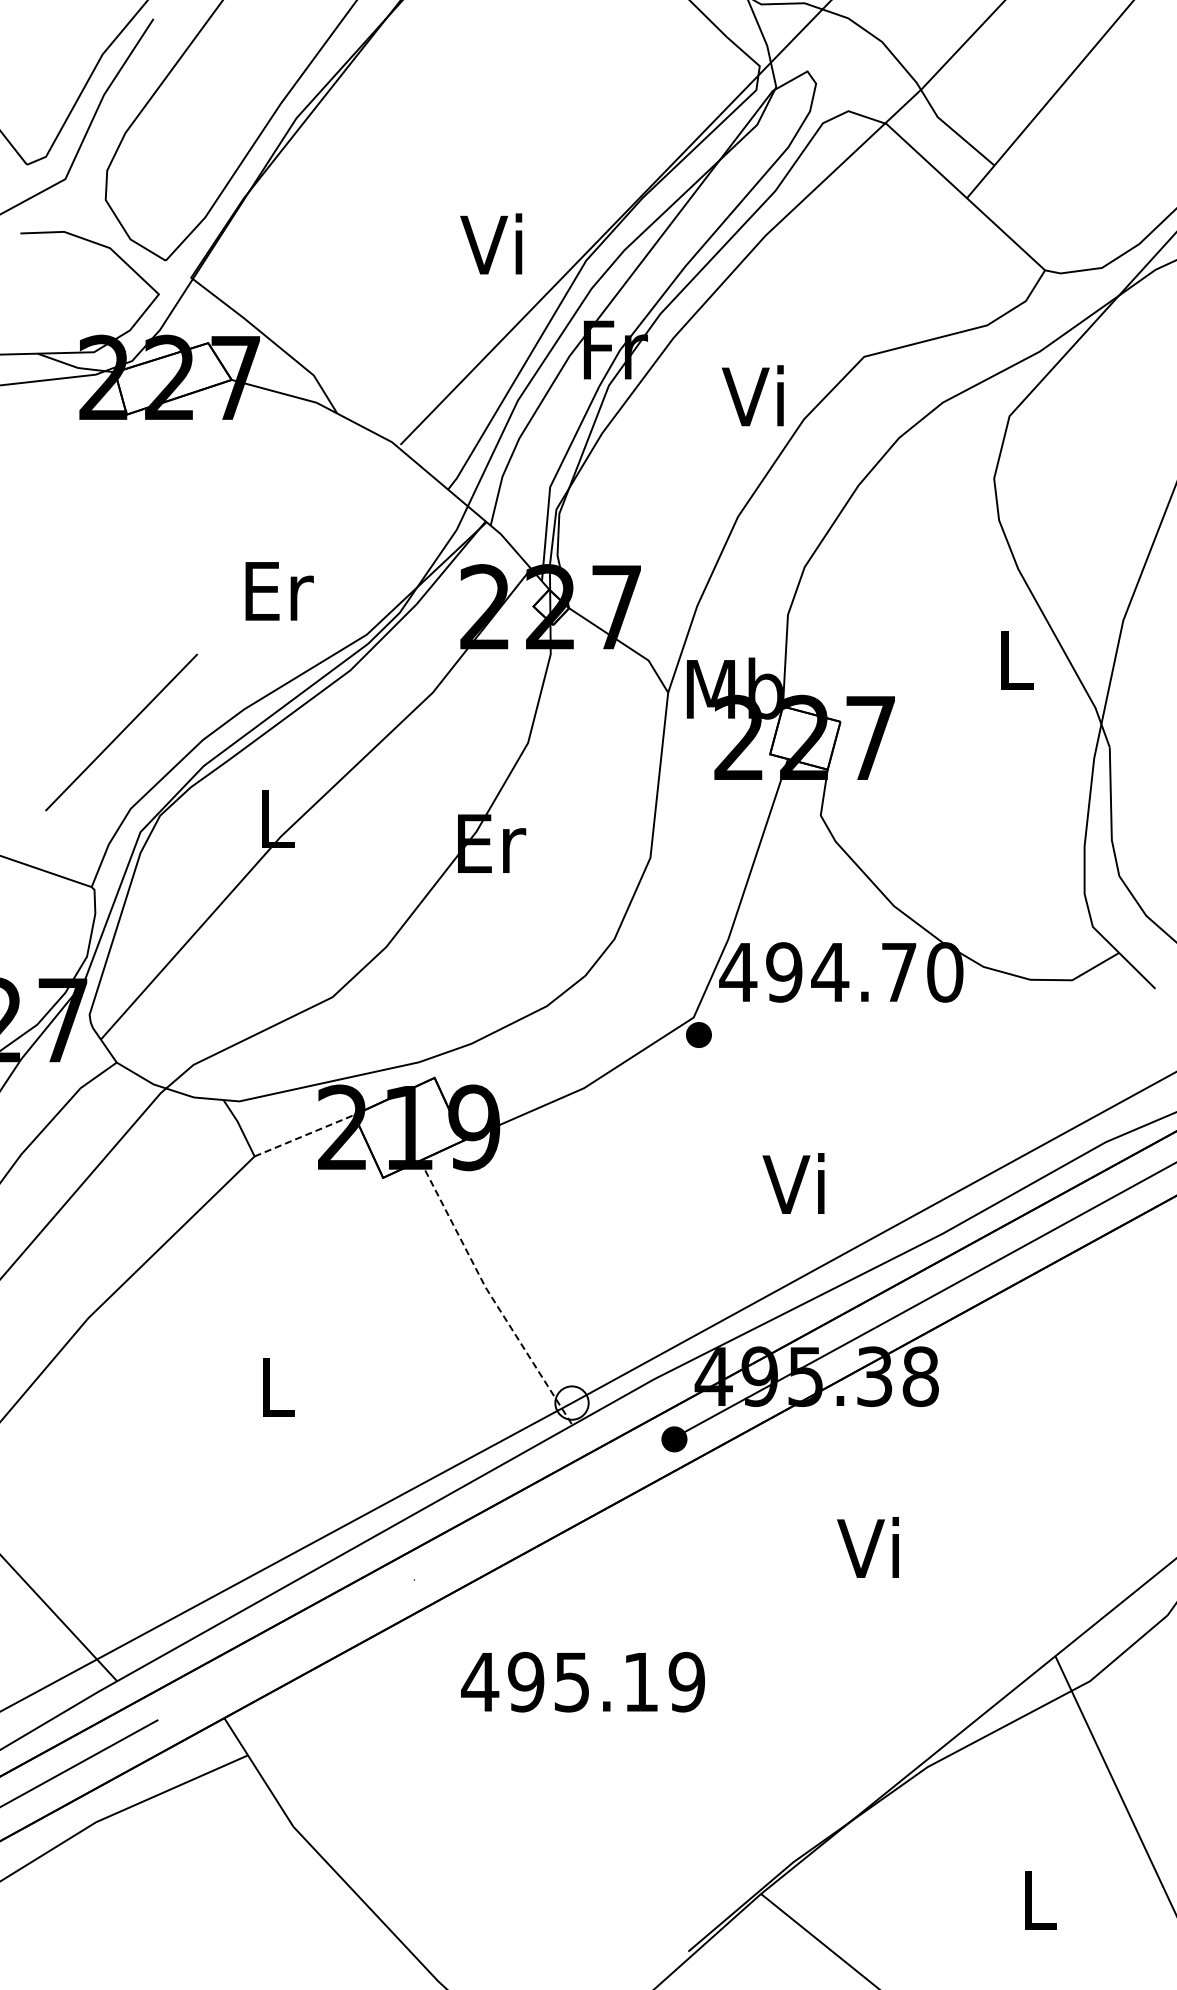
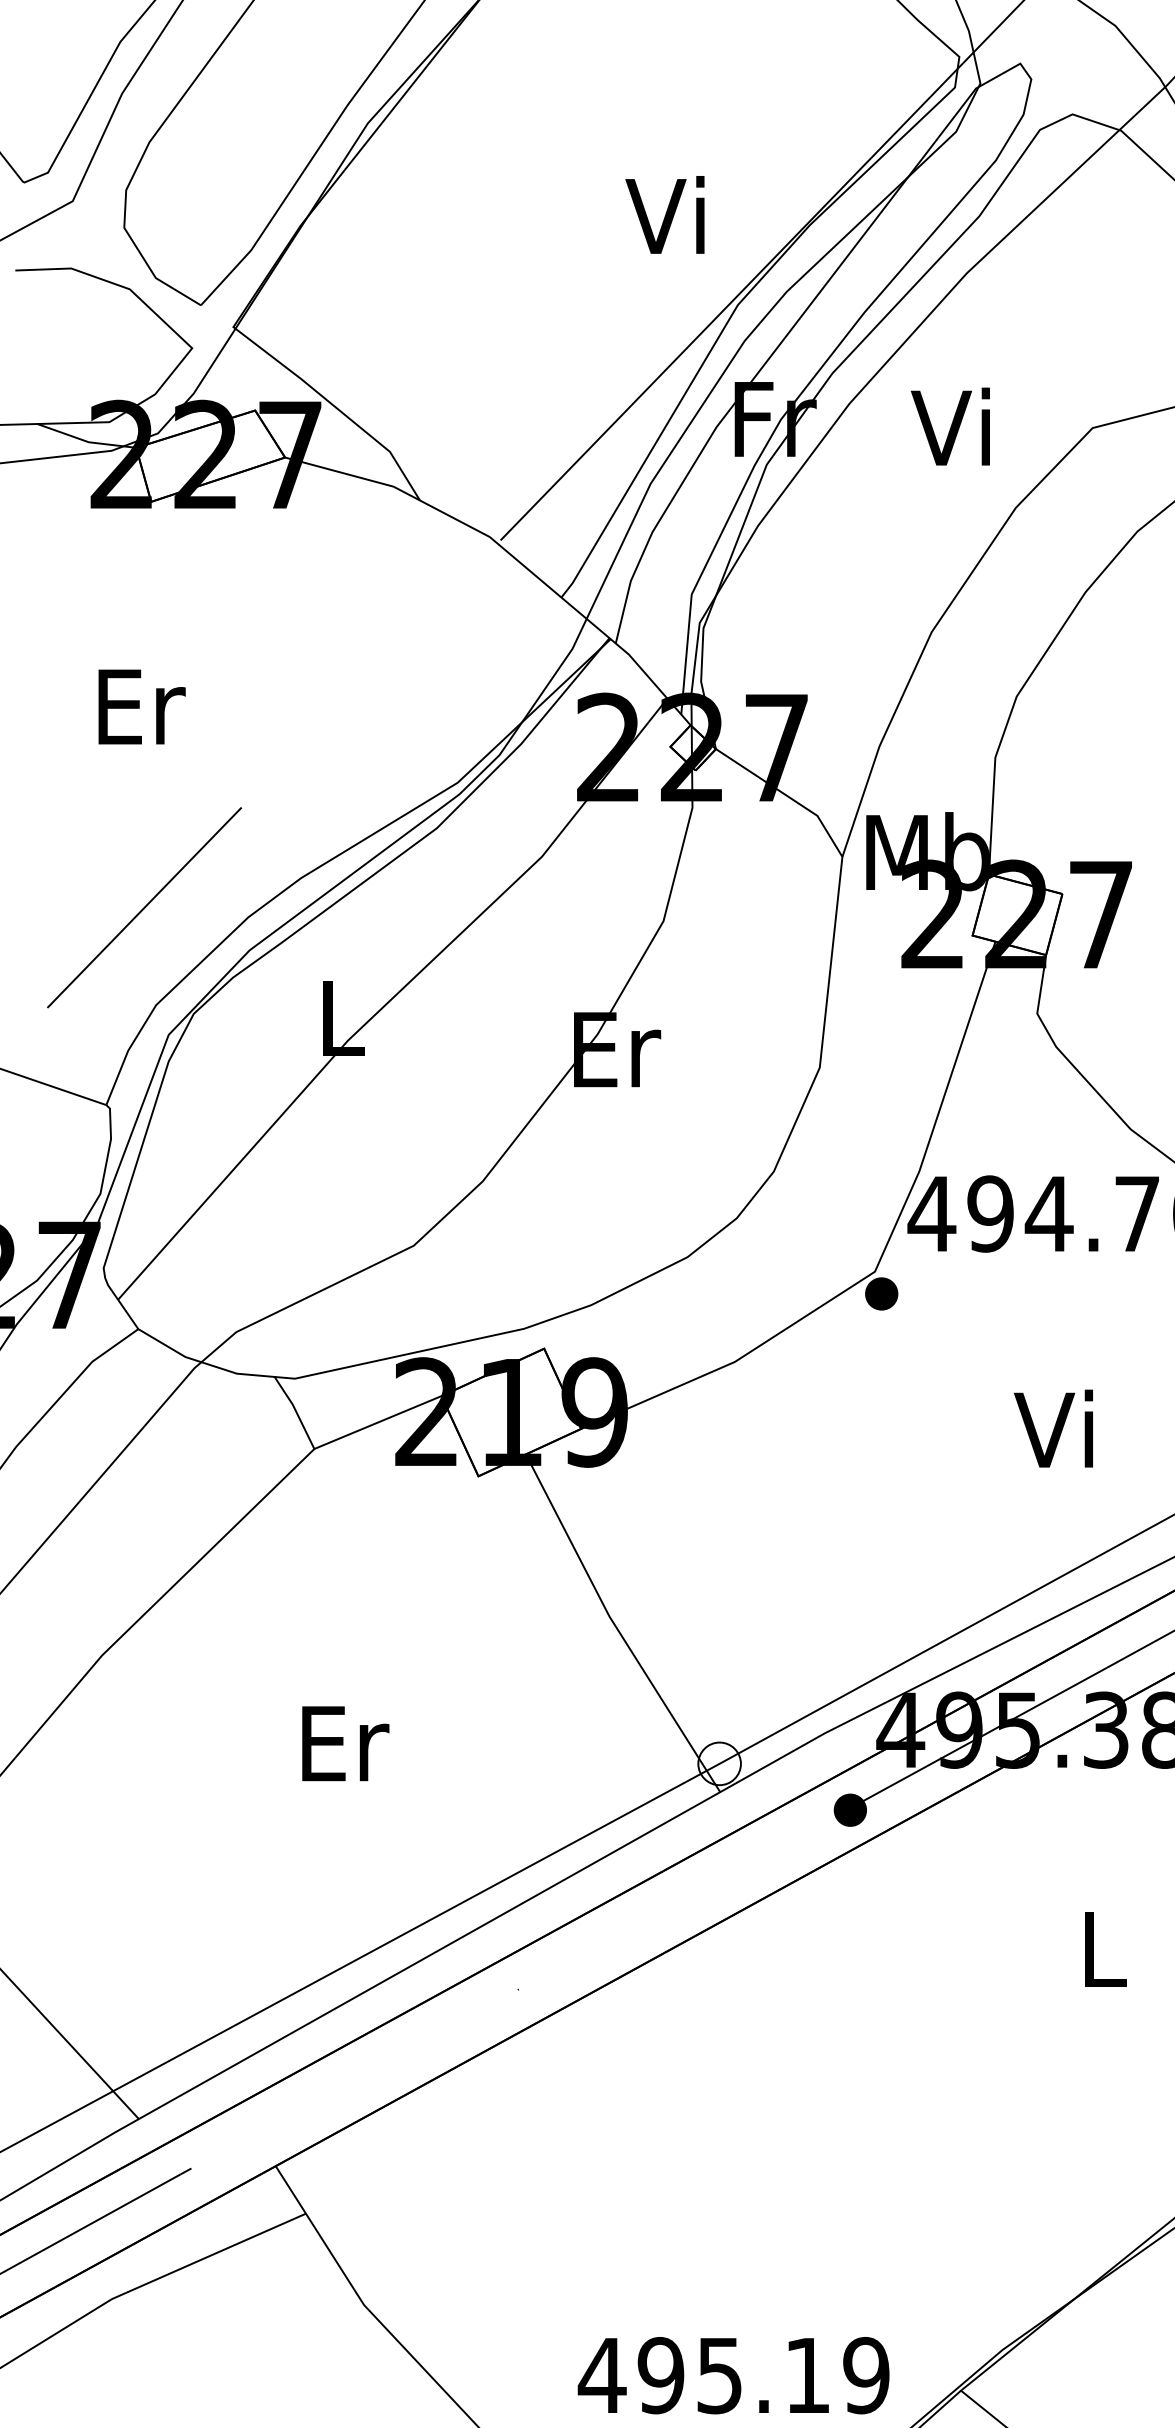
text: (491, 243) -> (665, 214), moved
text: (752, 395) -> (950, 426), moved
text: (279, 591) -> (141, 707), moved
line: (304, 1135) -> (378, 1422), dashed -> solid
text: (793, 1183) -> (1053, 1428), moved
line: (491, 1296) -> (616, 1627), dashed -> solid
text: (279, 1387) -> (346, 1743), L -> Er
text: (867, 1547) -> (1096, 1948), Vi -> L
text: (582, 1681) -> (733, 2374), moved

